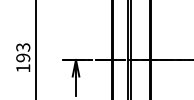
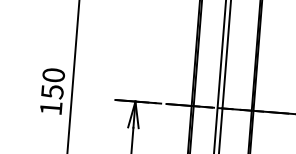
text: (23, 52) -> (53, 83), 193 -> 150

